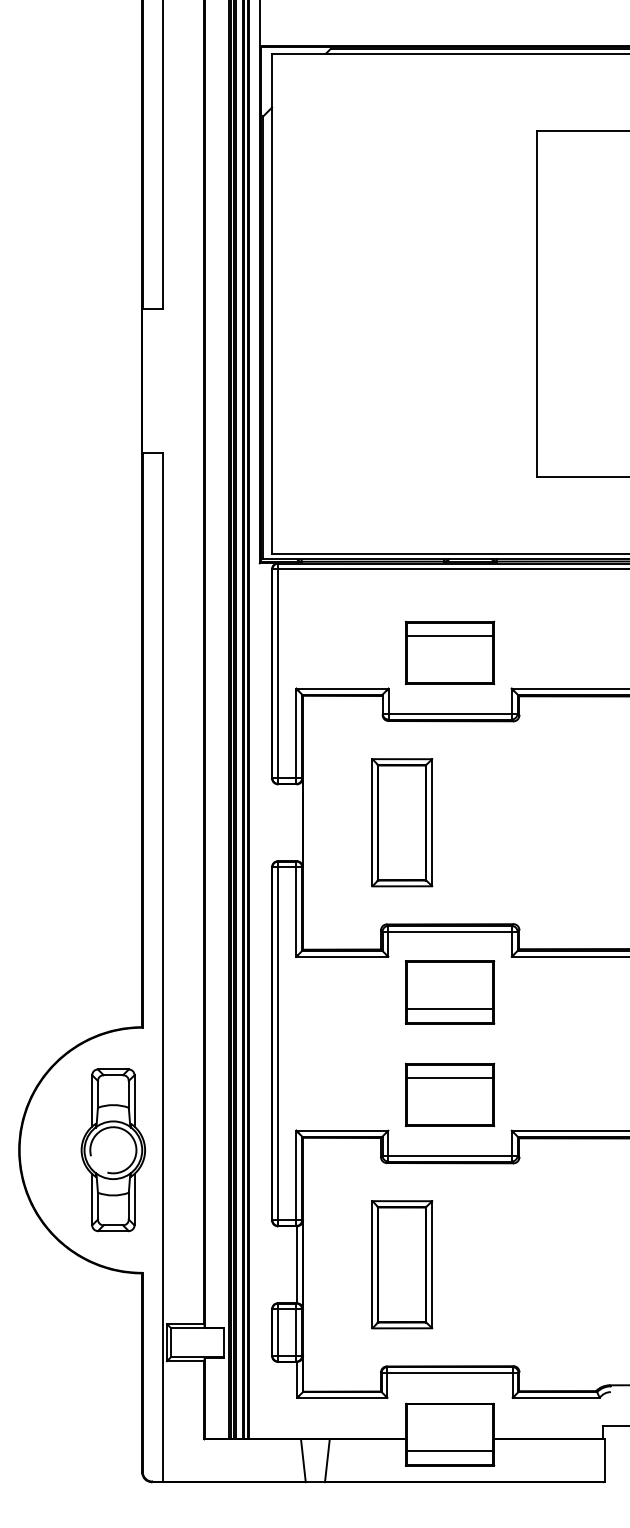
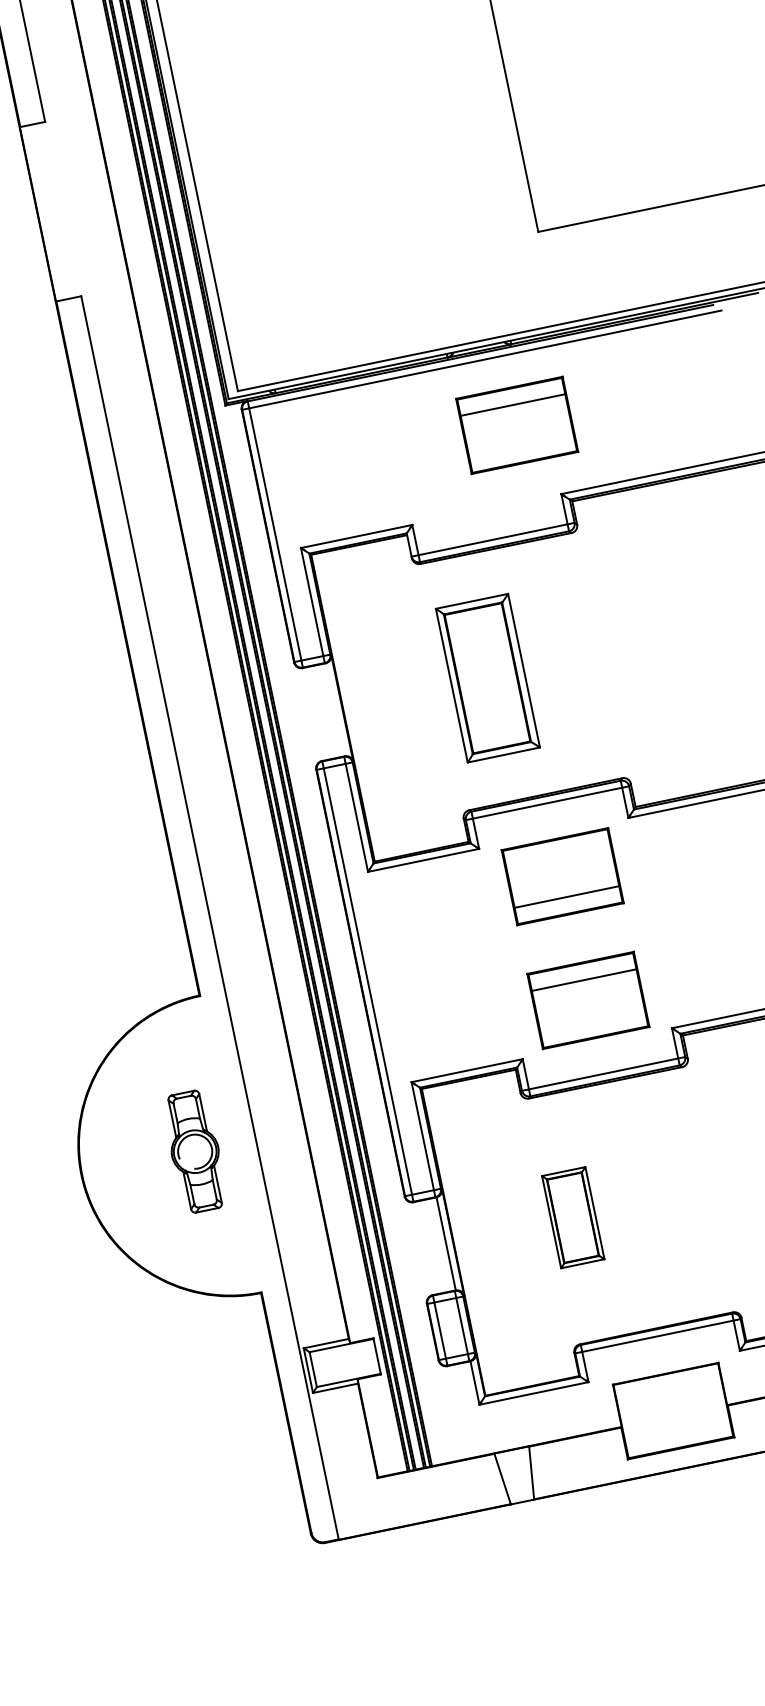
part: (450, 652) -> (517, 424), moved
part: (402, 822) -> (488, 677), moved
part: (112, 1150) -> (194, 1152), size x0.6
part: (402, 1264) -> (573, 1217), size x0.6
line: (449, 1451) -> (676, 1431), removed

